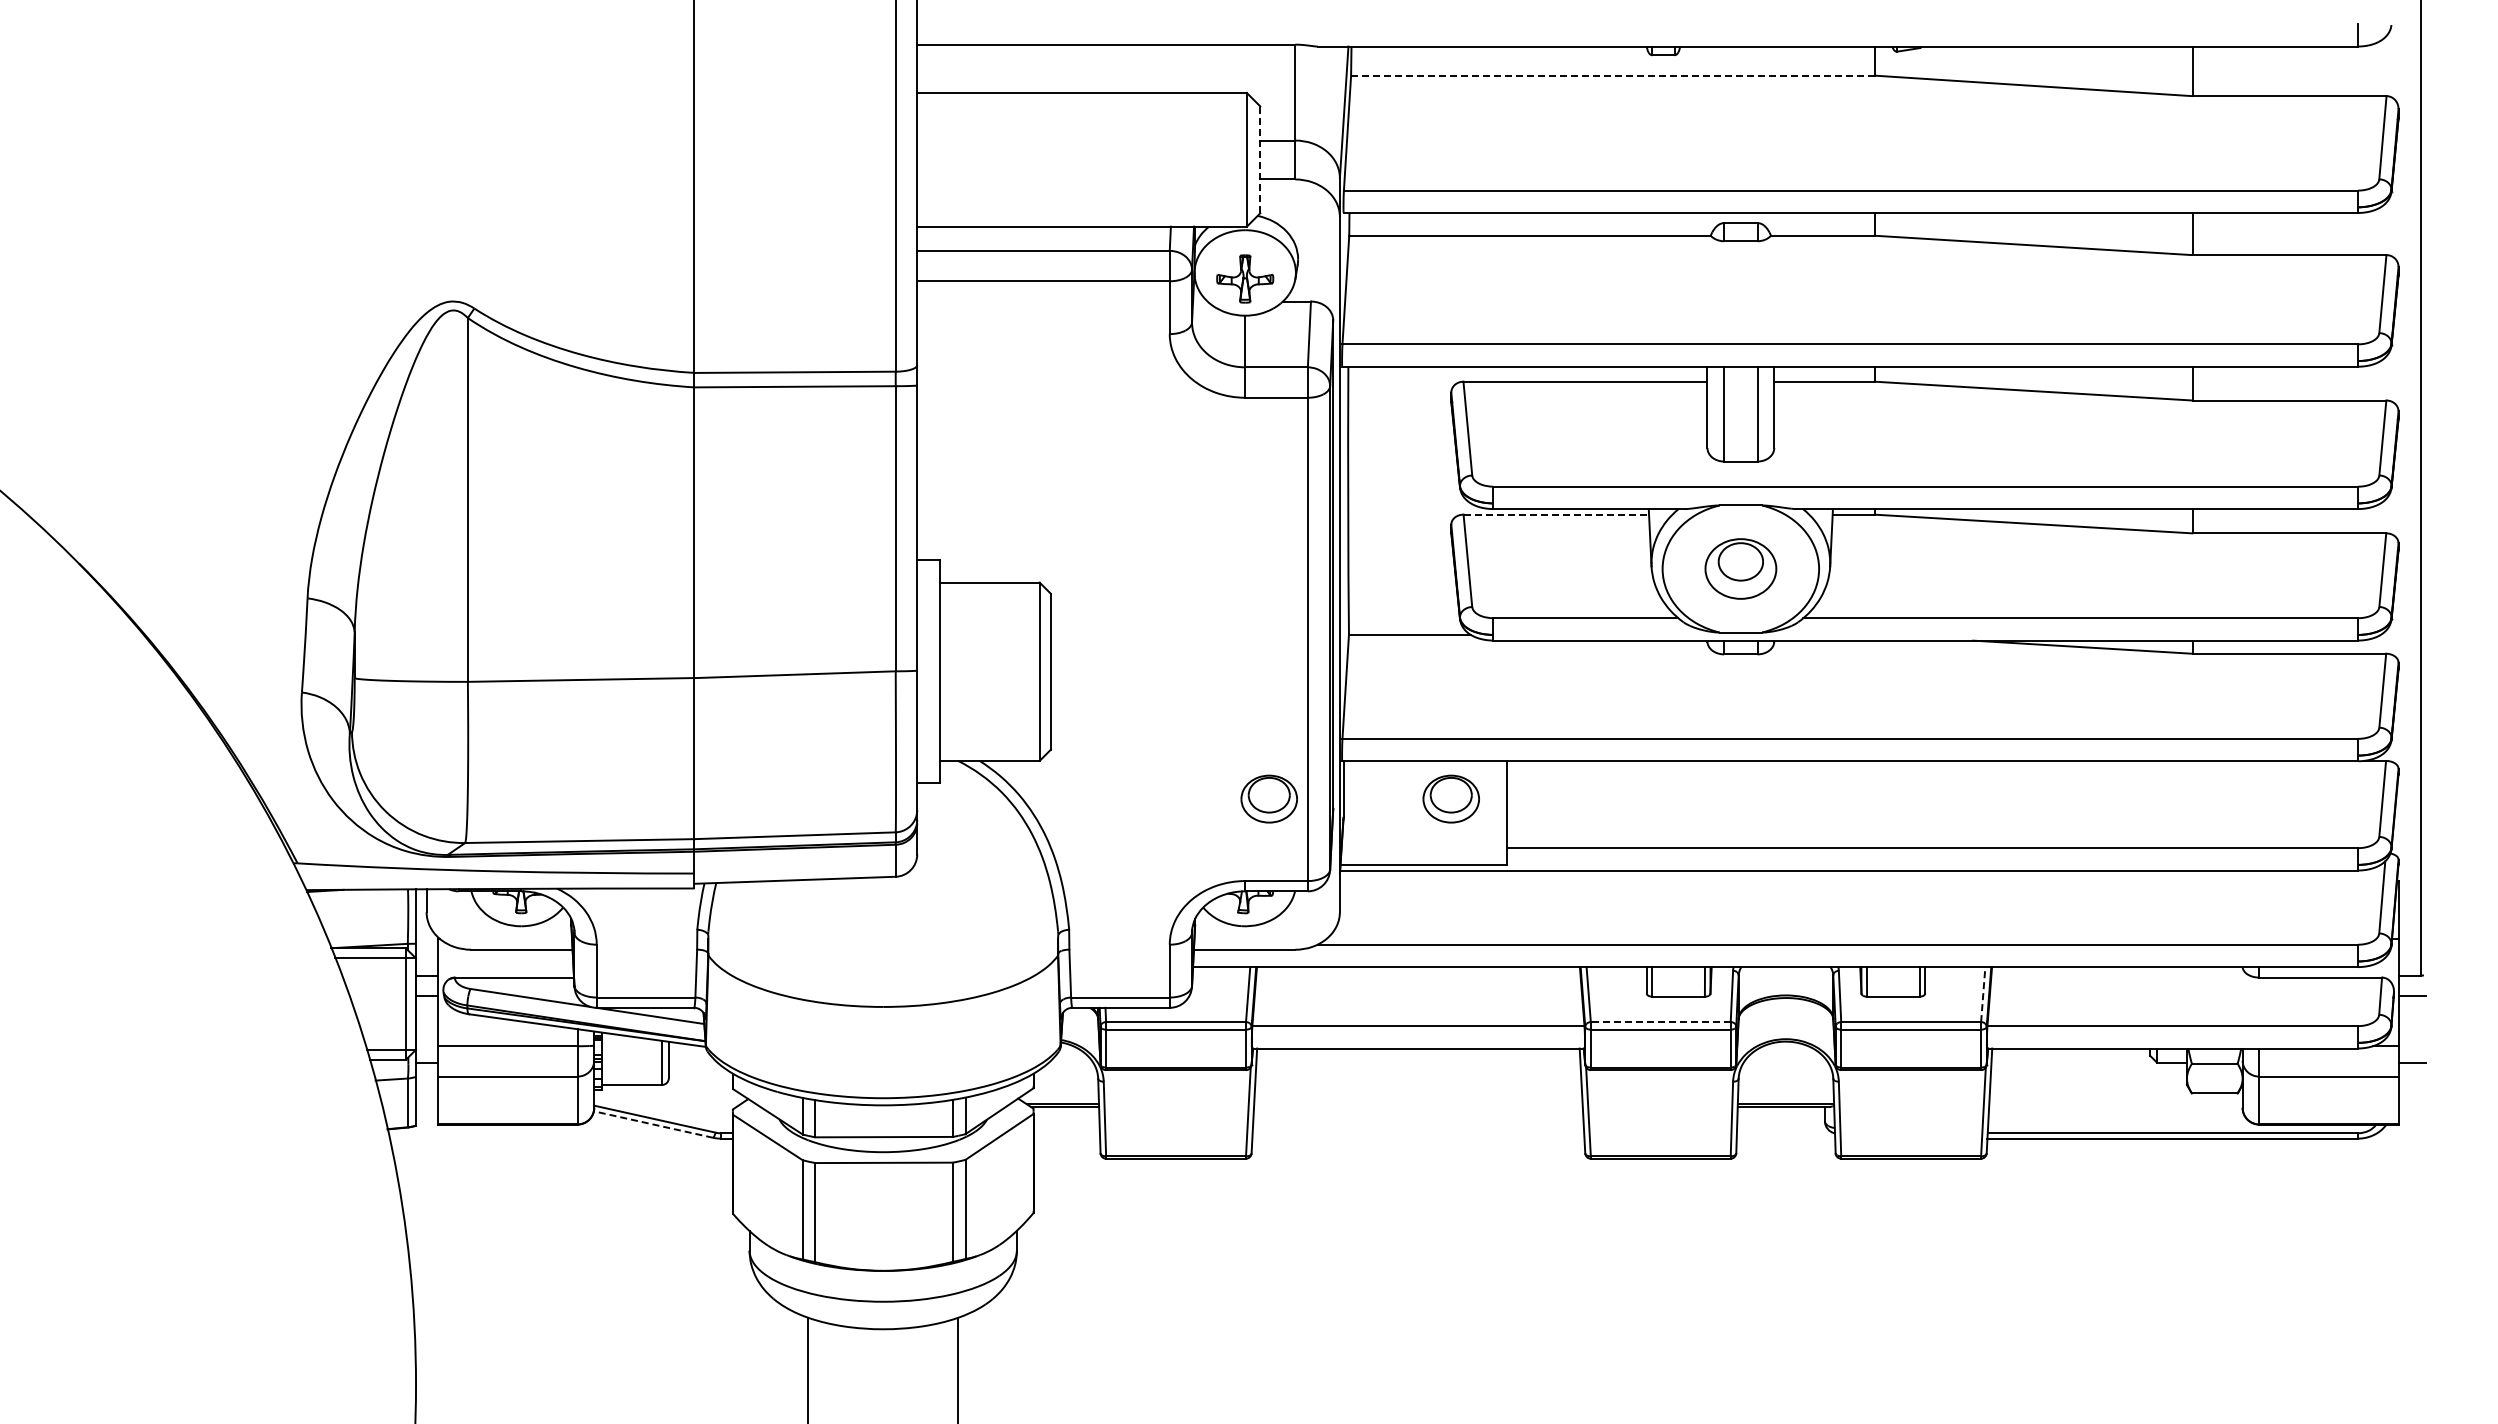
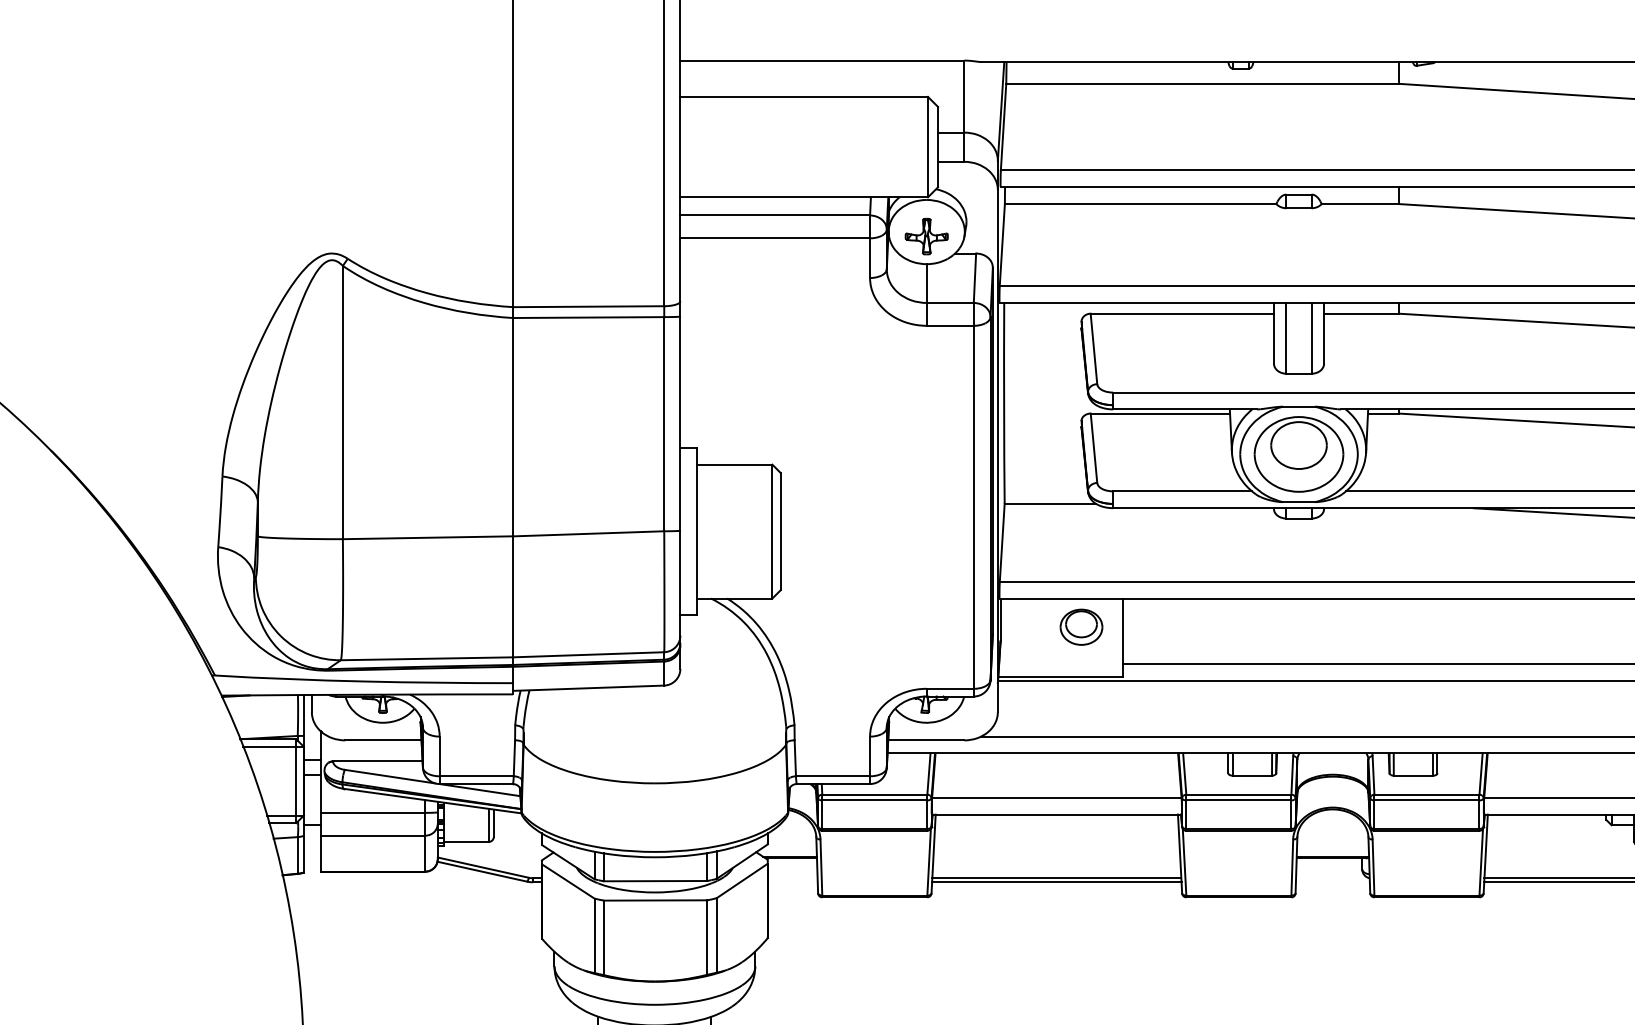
line: (1612, 75) -> (1202, 83), dashed -> solid
line: (1260, 159) -> (938, 146), dashed -> solid
line: (1556, 514) -> (1160, 413), dashed -> solid
part: (1740, 568) -> (1298, 454), size x1.67
part: (1268, 798) -> (944, 626), removed
line: (1983, 994) -> (1481, 774), dashed -> solid
line: (1660, 1022) -> (1238, 795), dashed -> solid
line: (652, 1124) -> (481, 871), dashed -> solid
line: (1418, 1133) -> (1056, 878), added
line: (1418, 1138) -> (1056, 882), added

